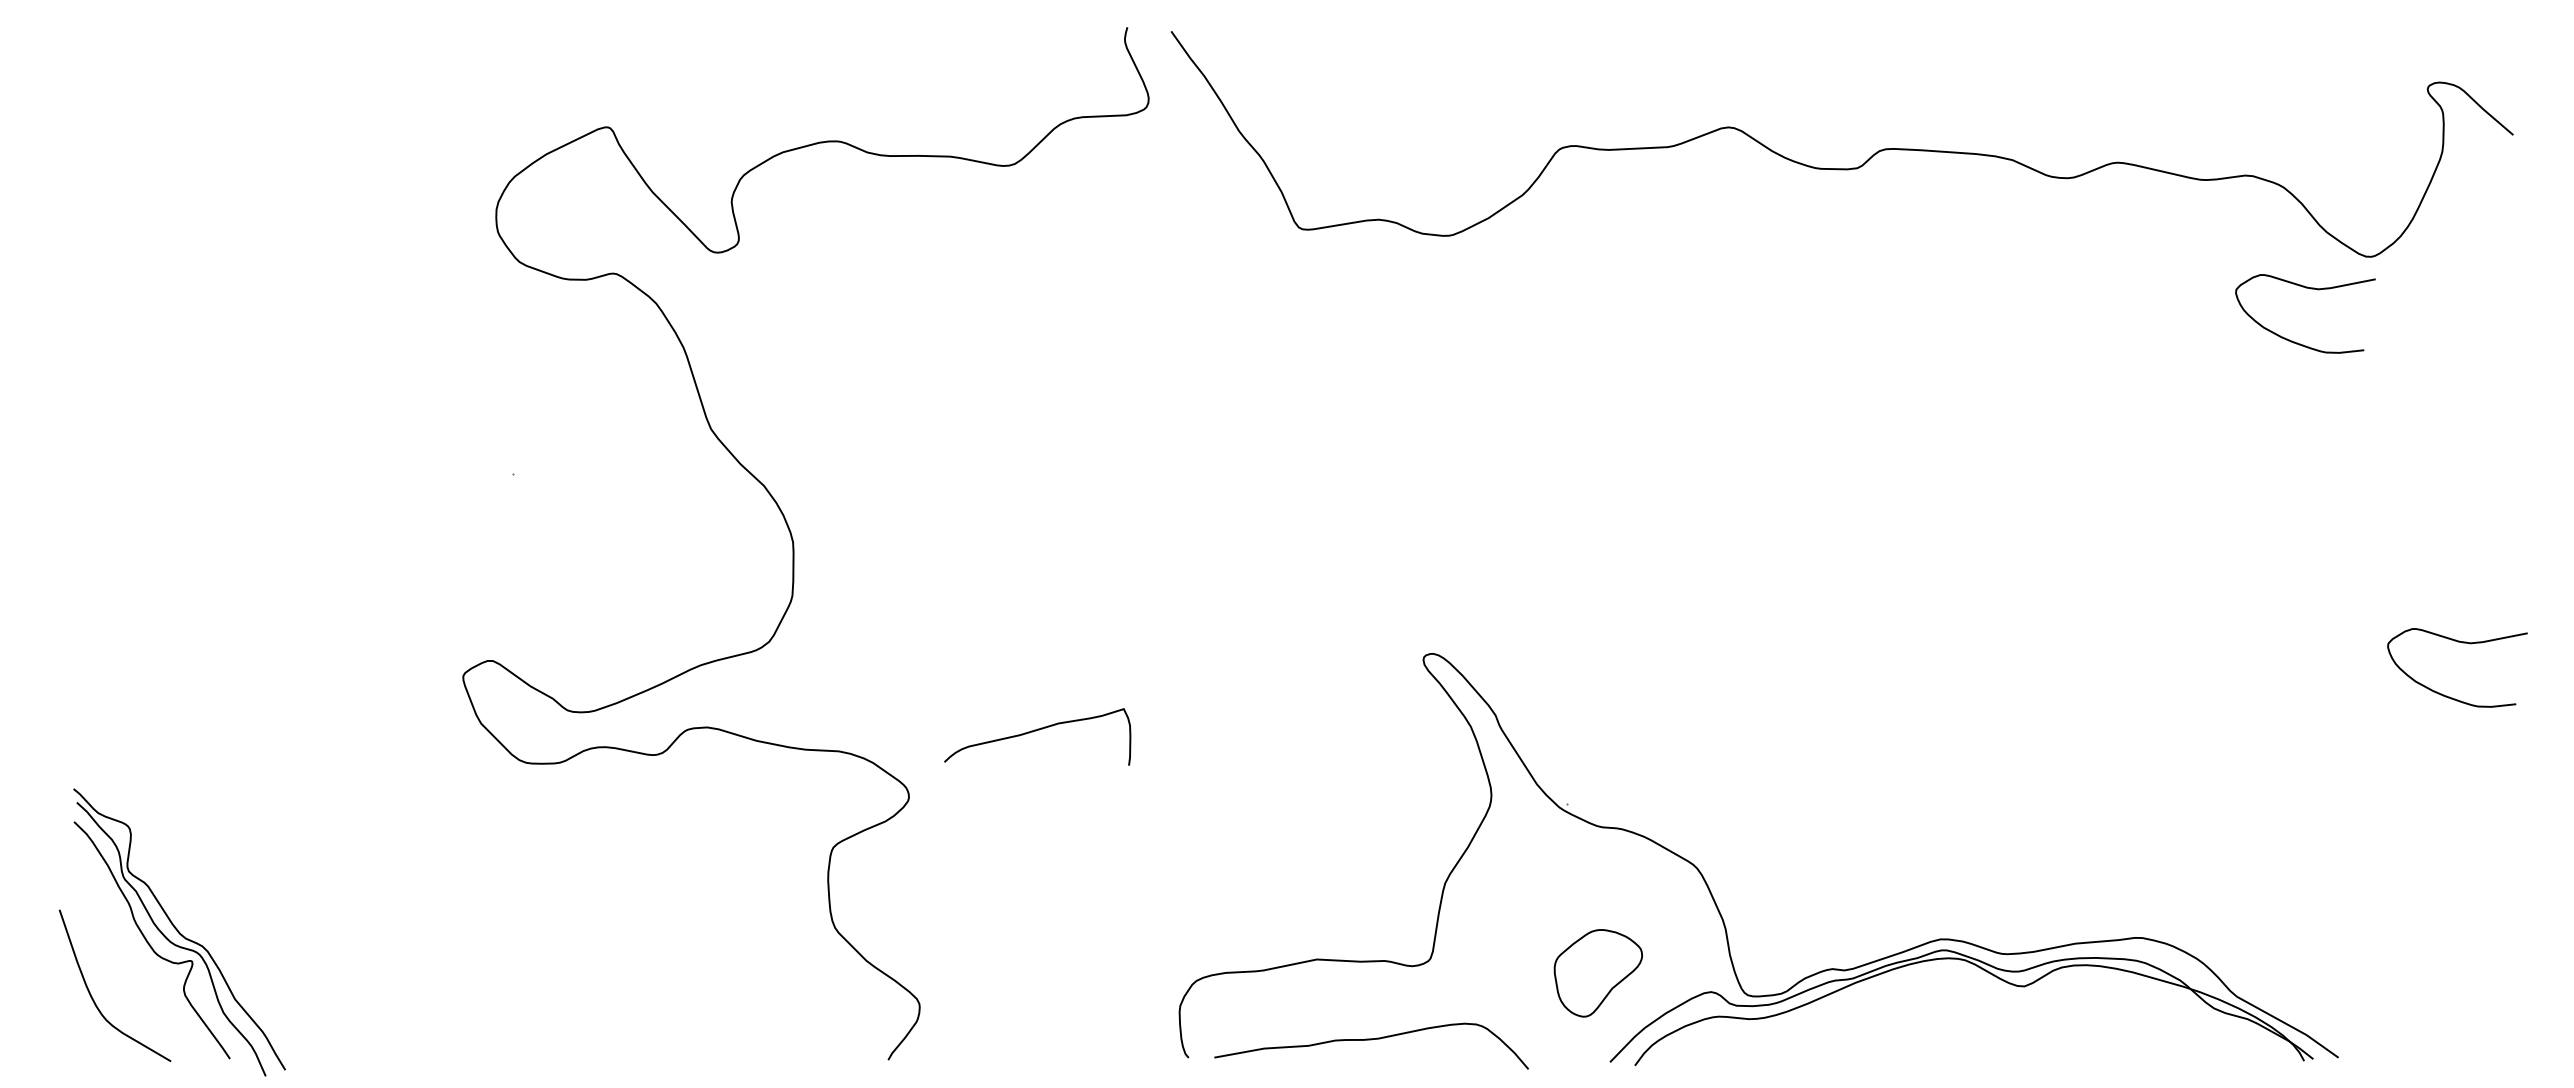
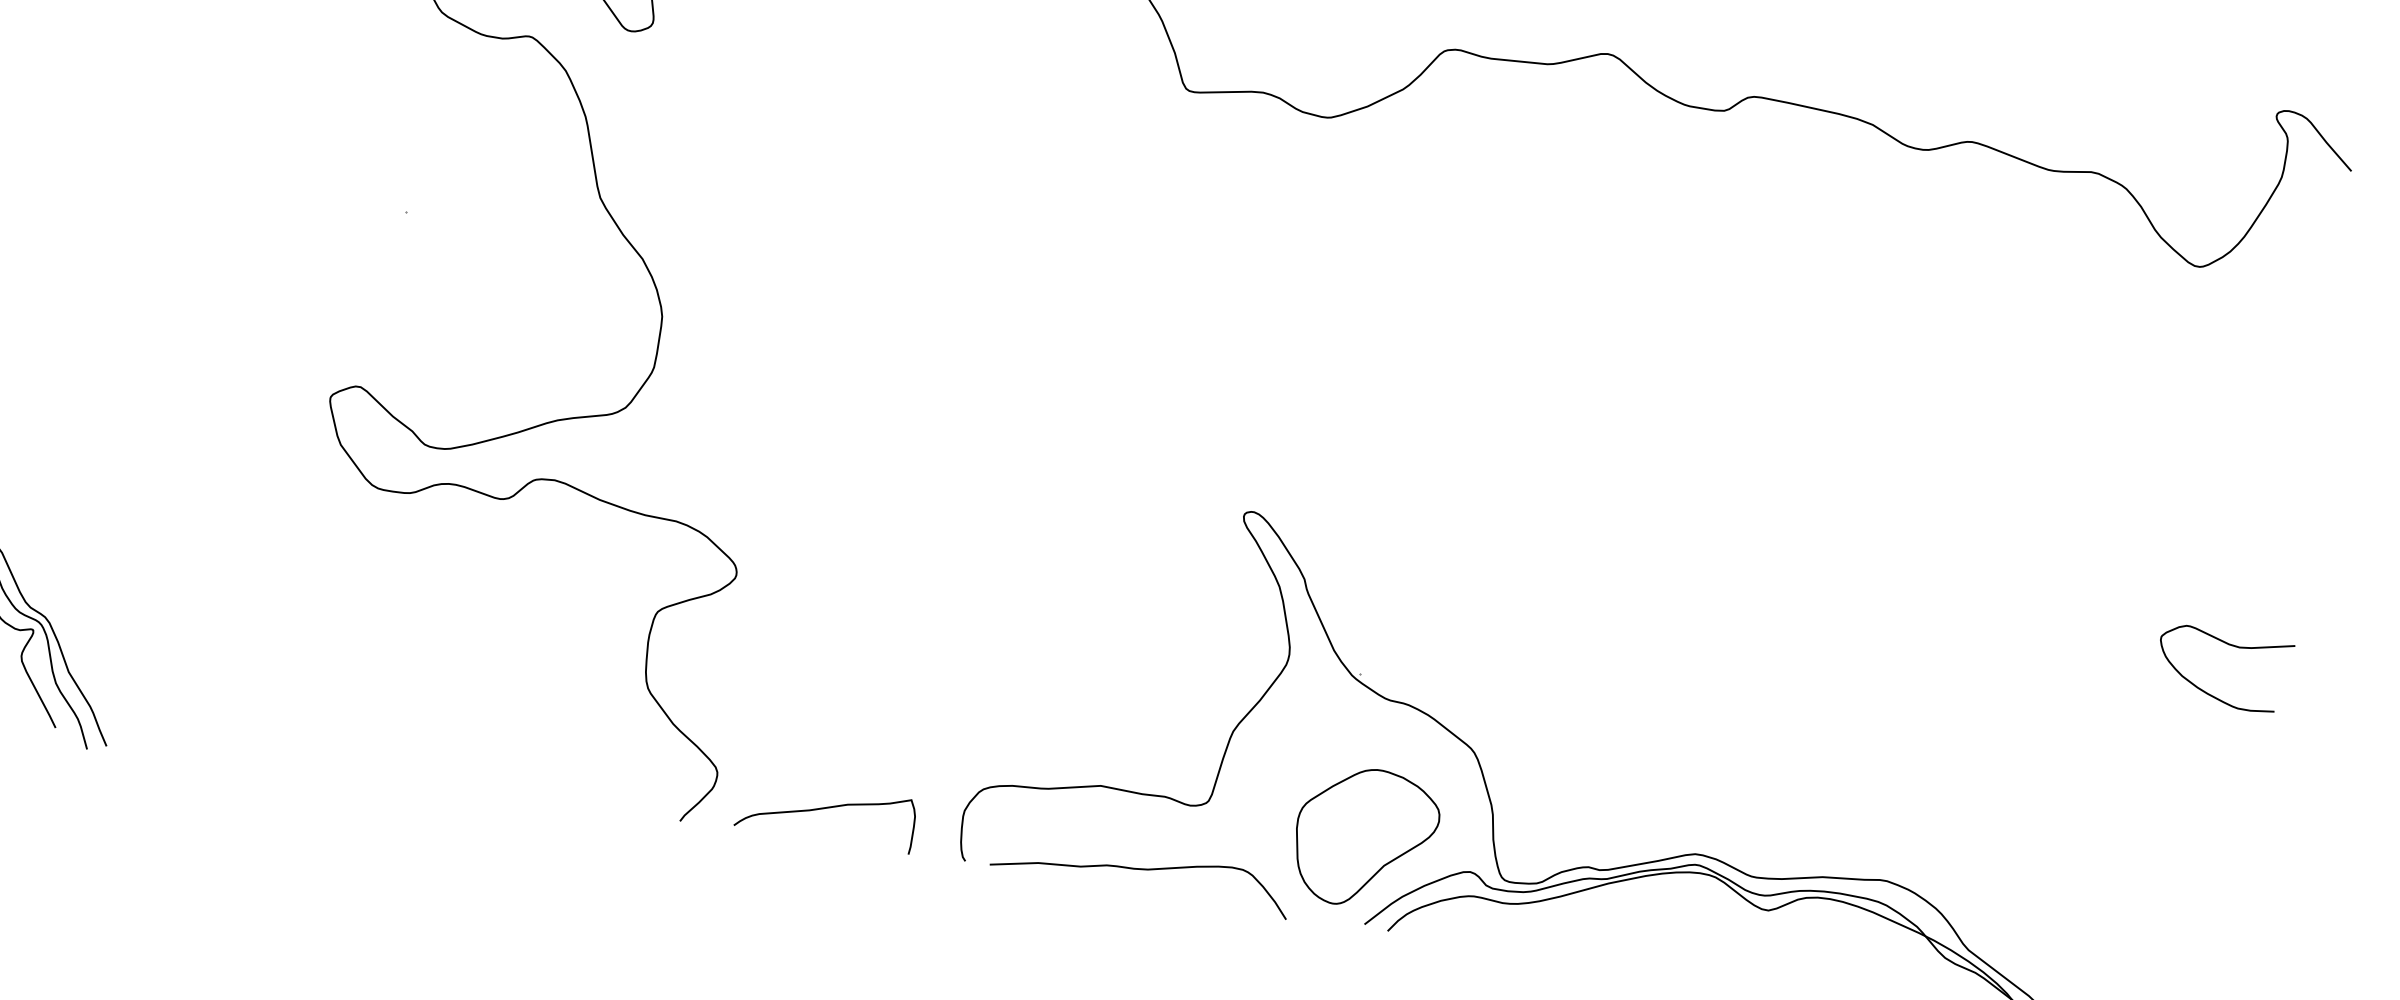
curve: (2310, 289) -> (2137, 289), removed
curve: (1036, 731) -> (825, 809), moved
part: (1598, 973) -> (1366, 838), size x1.67

